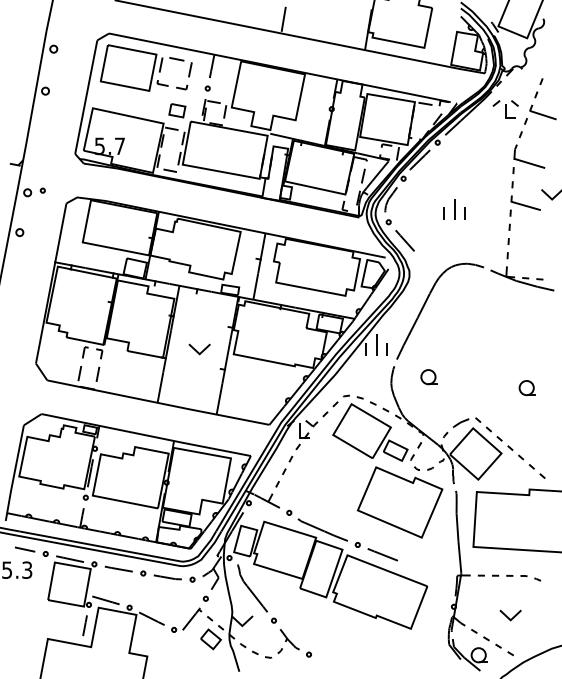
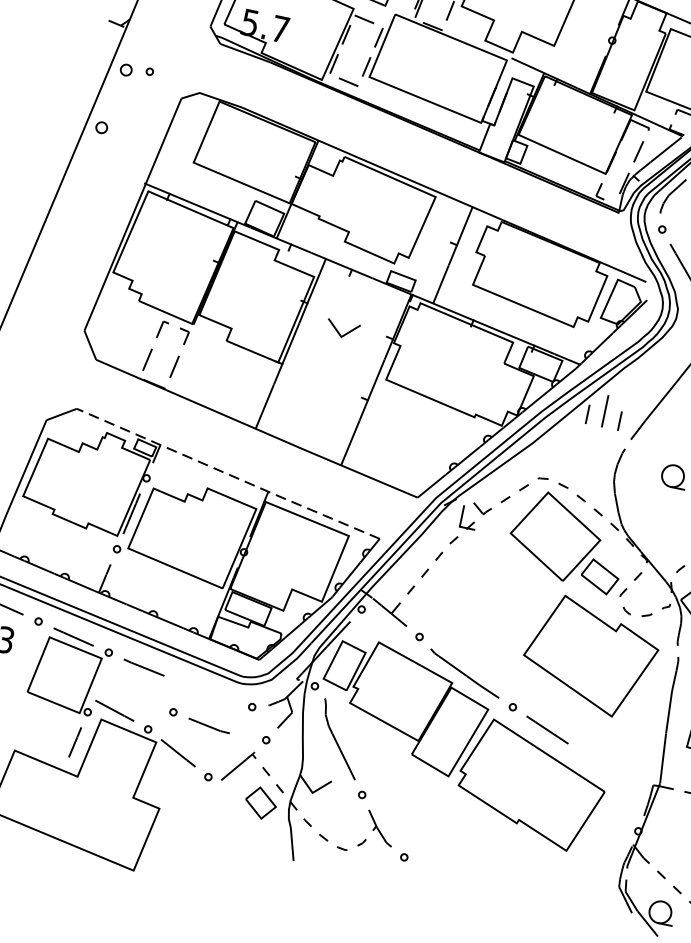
part: (199, 349) -> (342, 329), moved
line: (146, 435) -> (228, 474), solid -> dashed
part: (160, 575) -> (198, 720), moved

